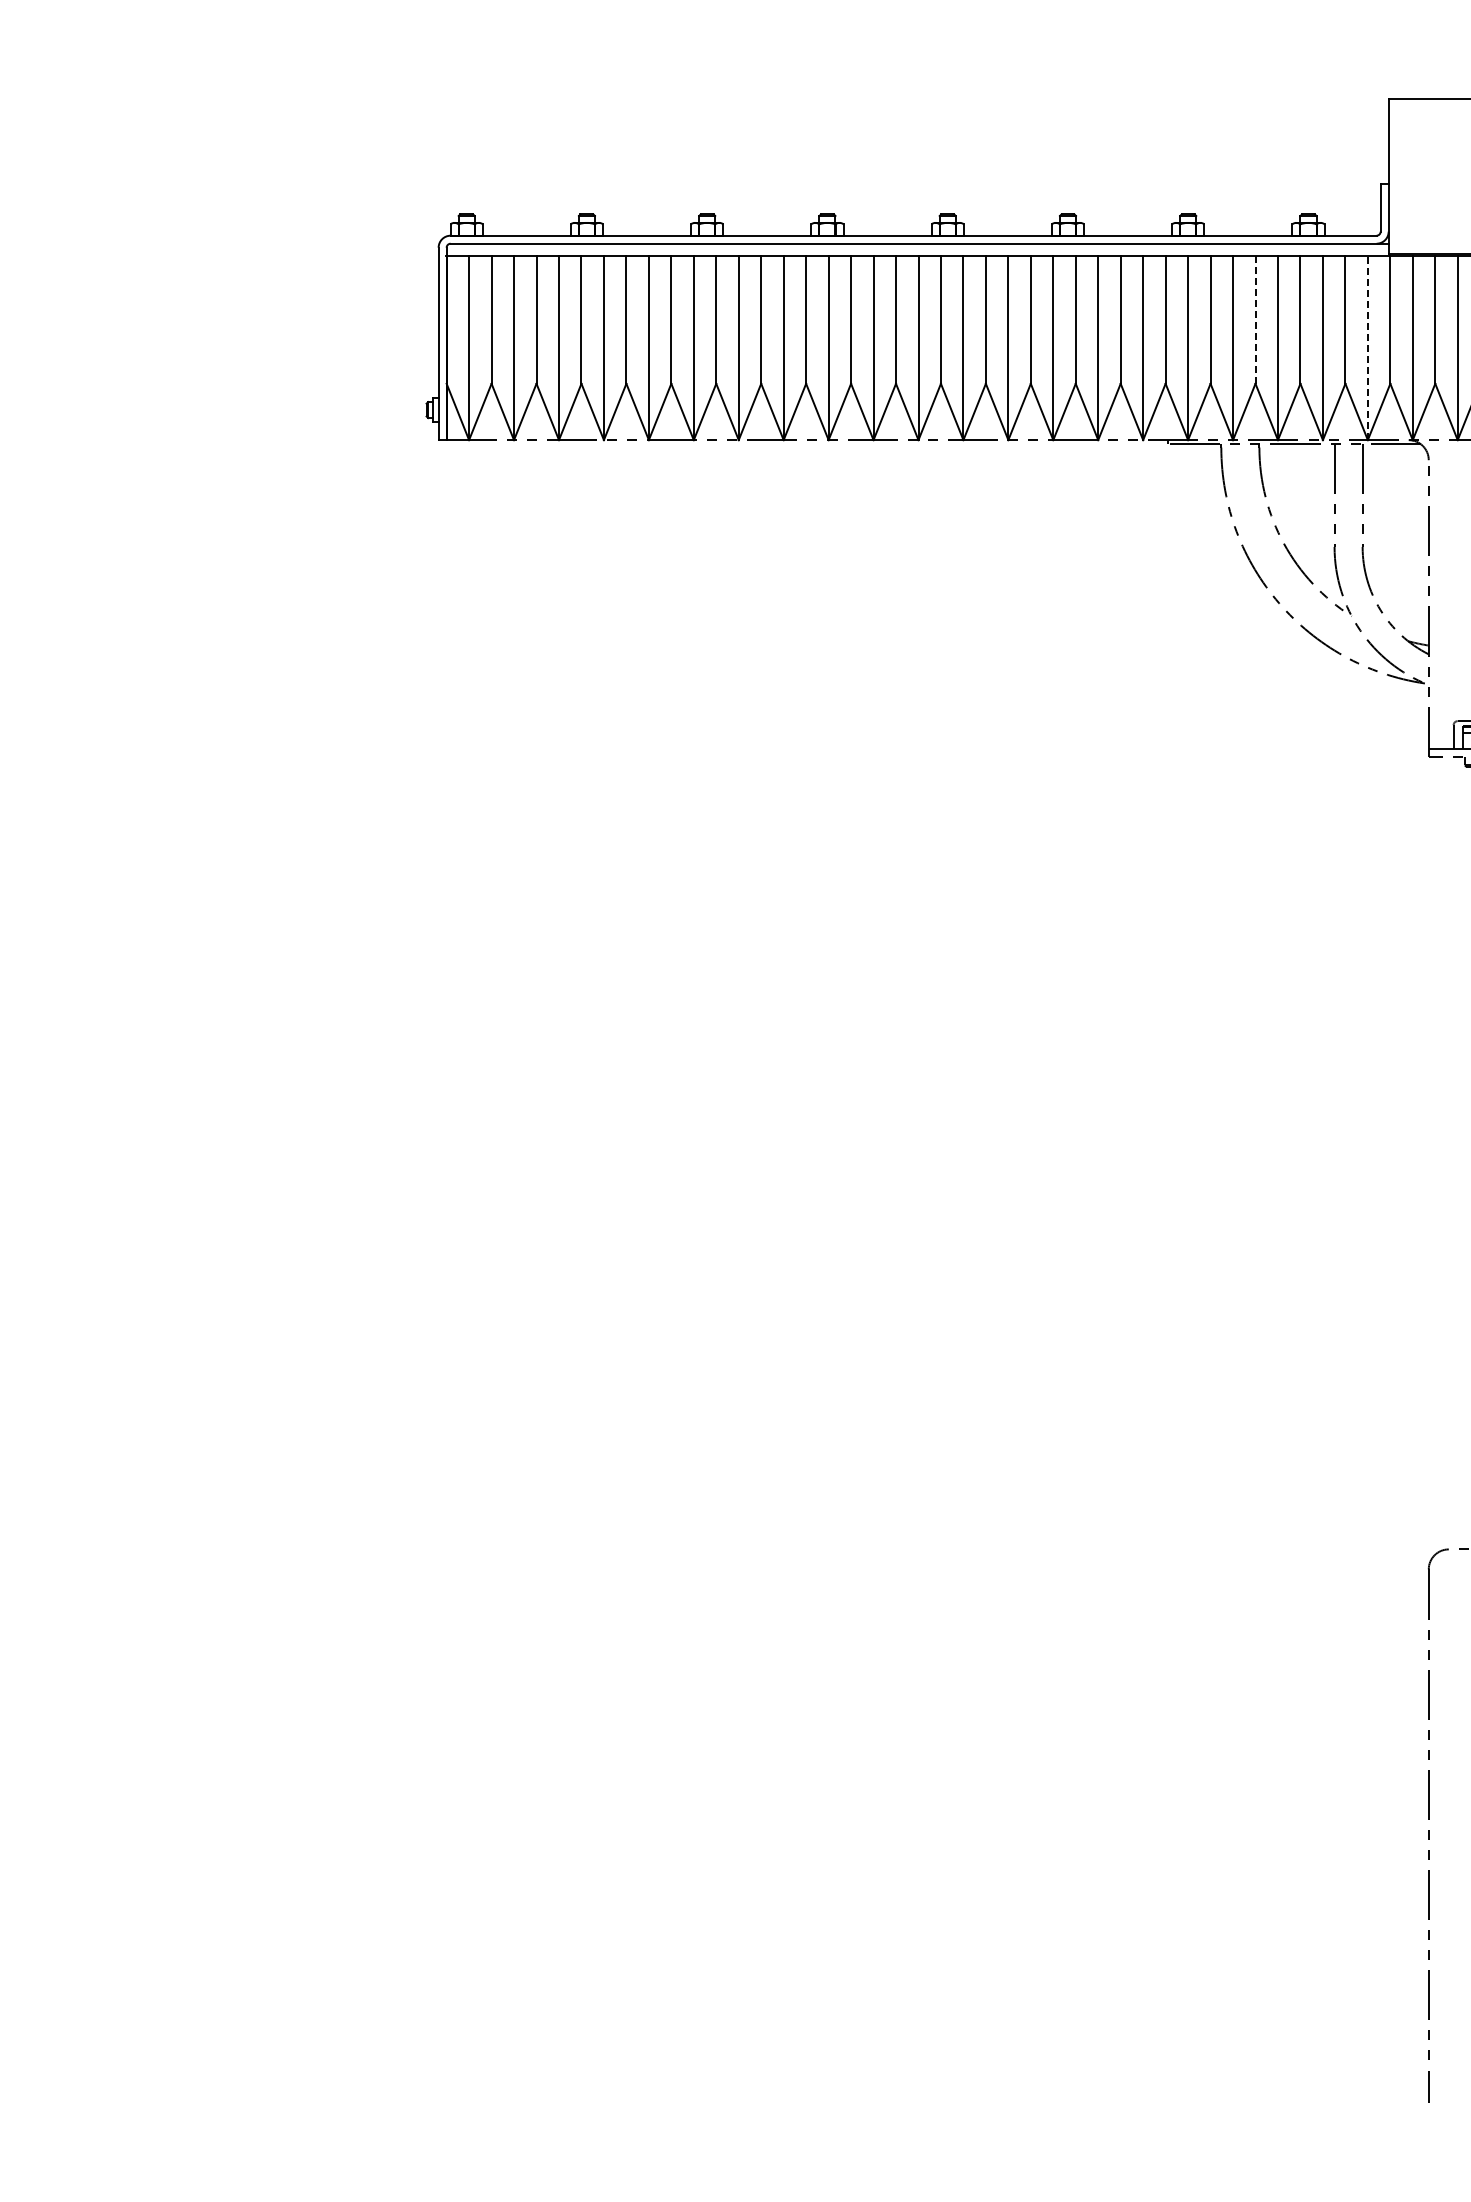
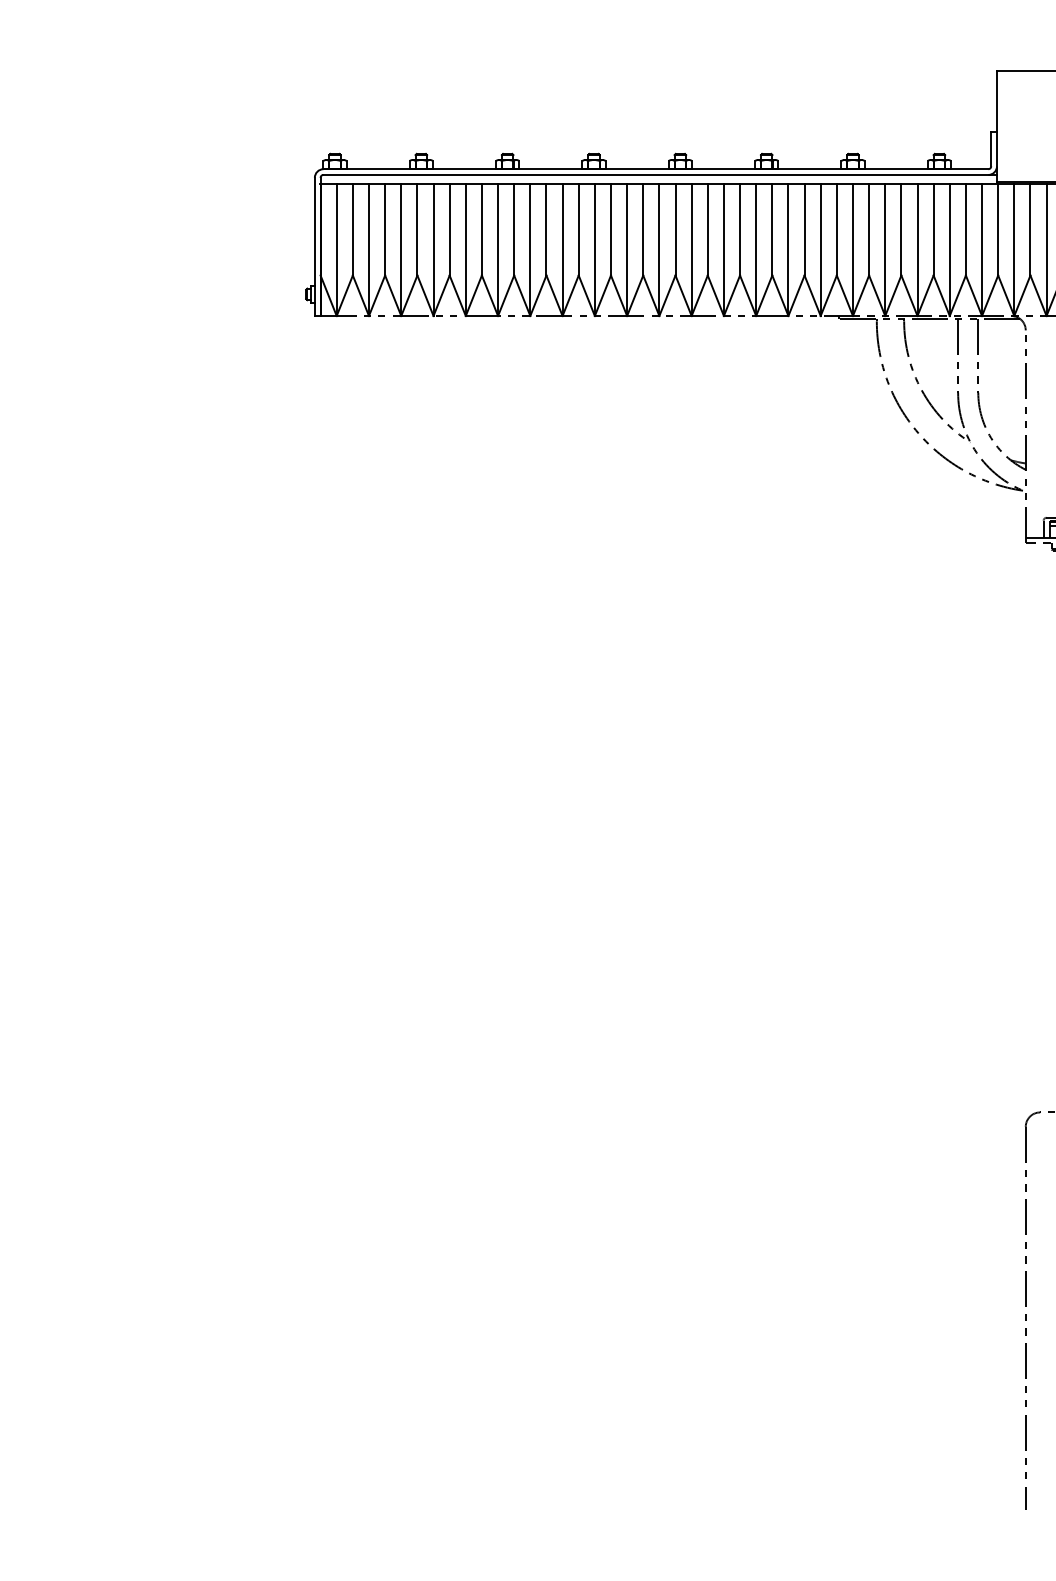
line: (1255, 319) -> (901, 229), dashed -> solid
line: (1367, 347) -> (981, 249), dashed -> solid

